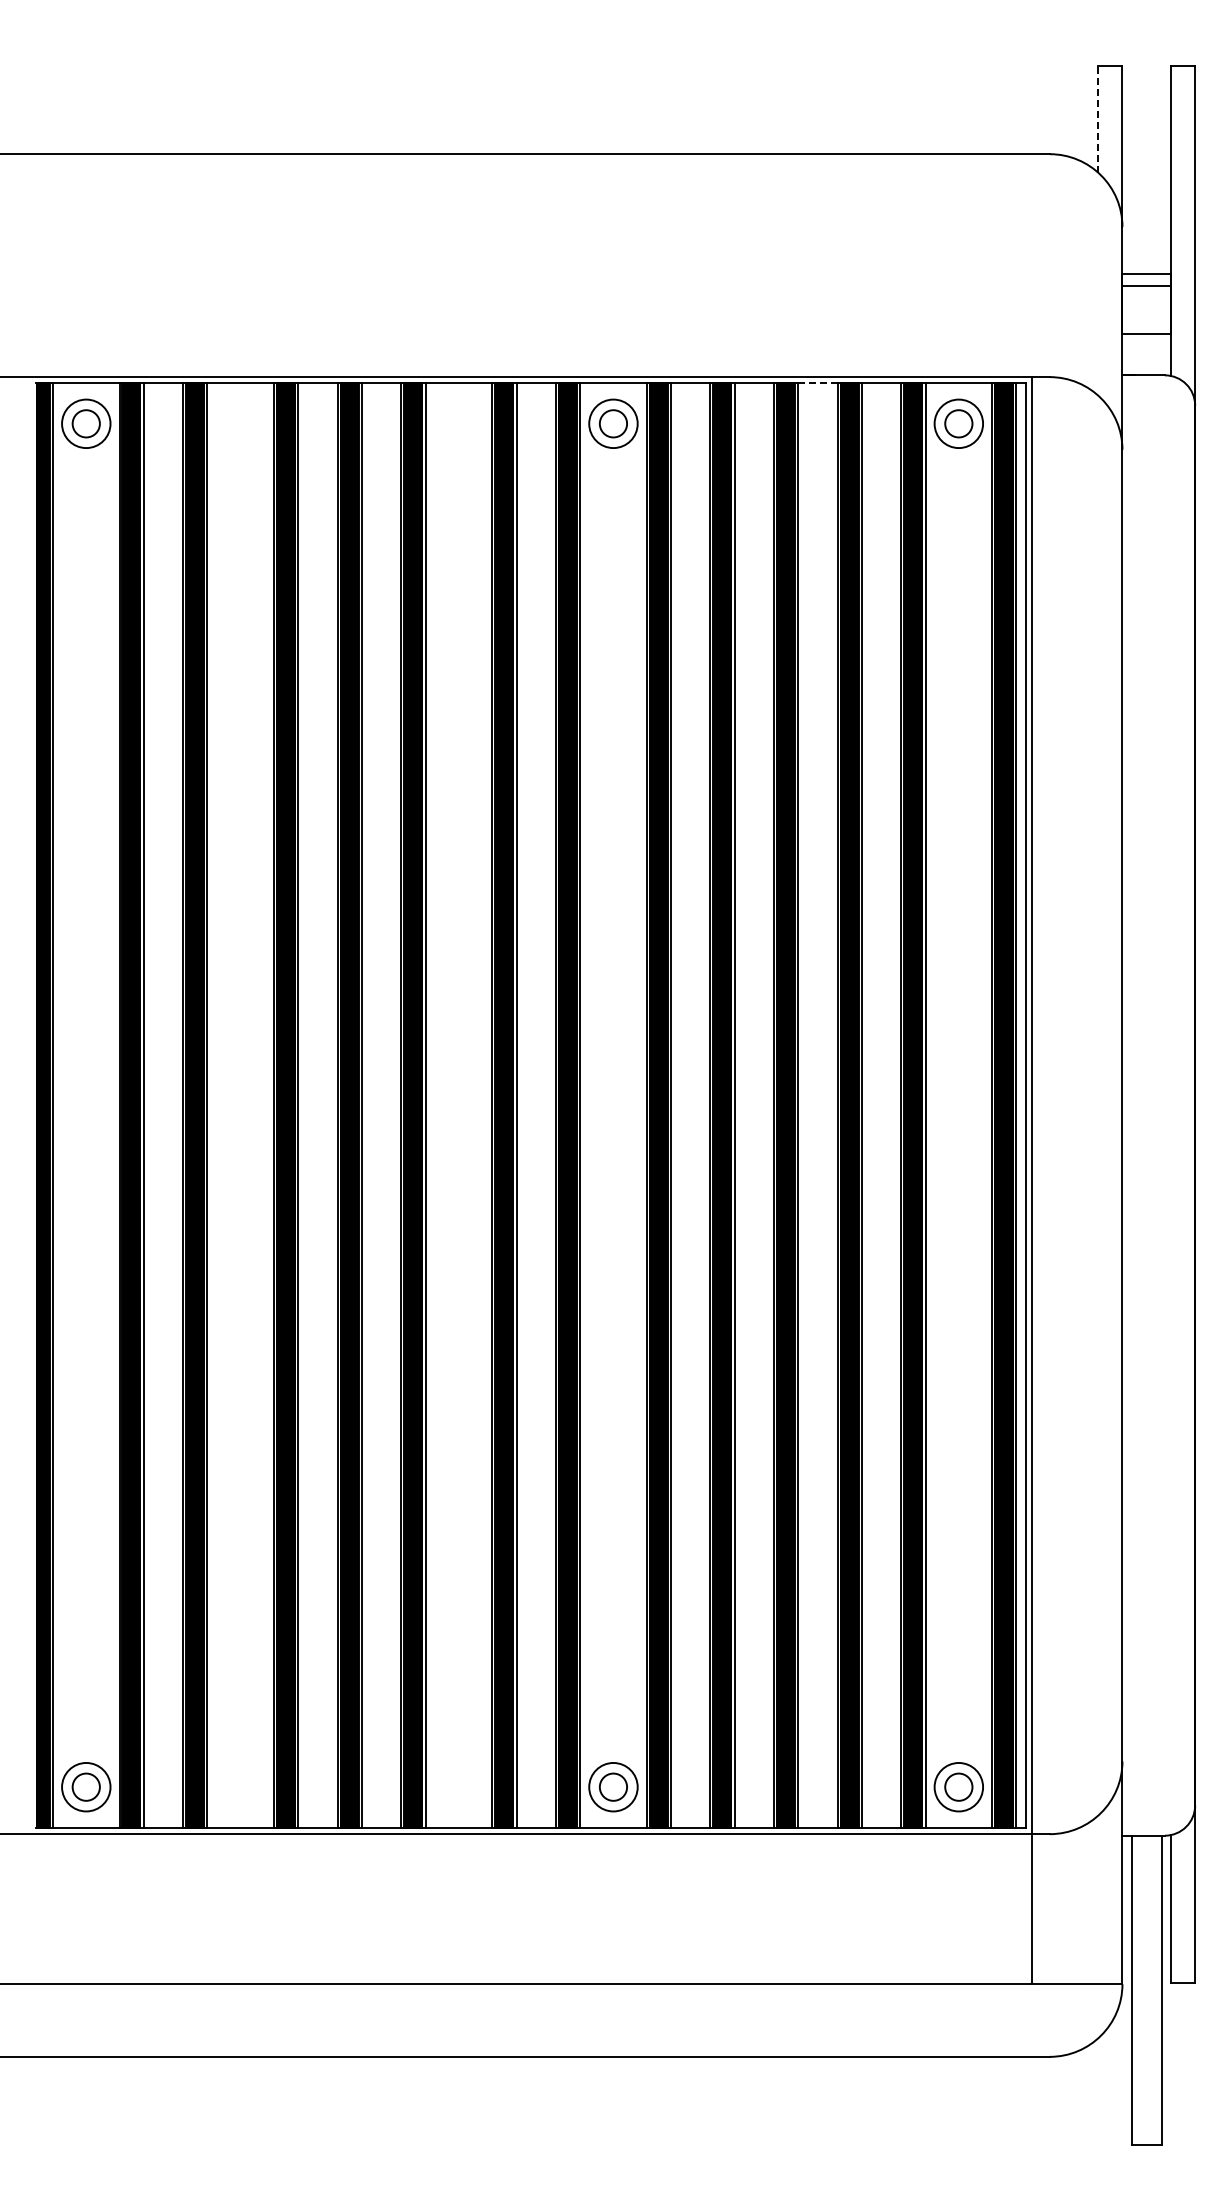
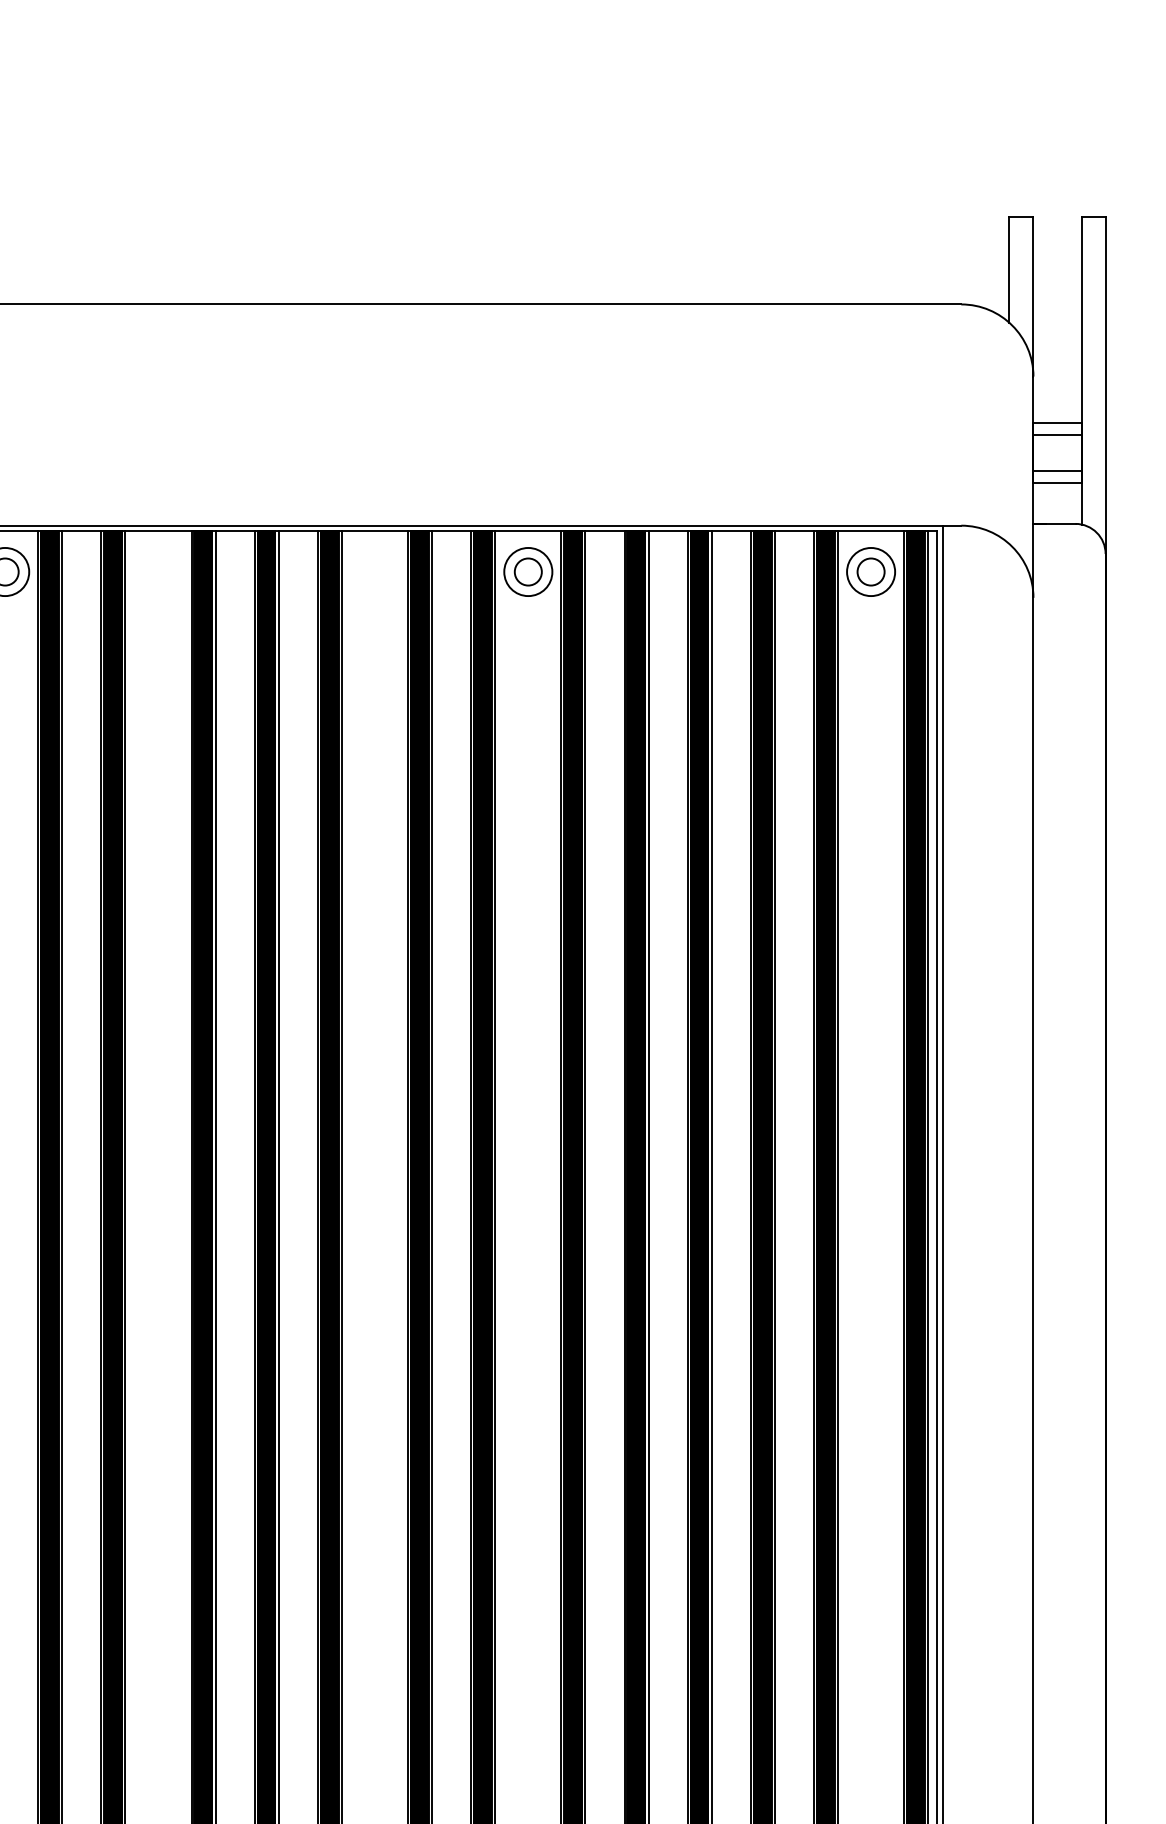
line: (1098, 119) -> (1009, 270), dashed -> solid
line: (1146, 322) -> (1057, 471), added
line: (817, 382) -> (730, 531), dashed -> solid

